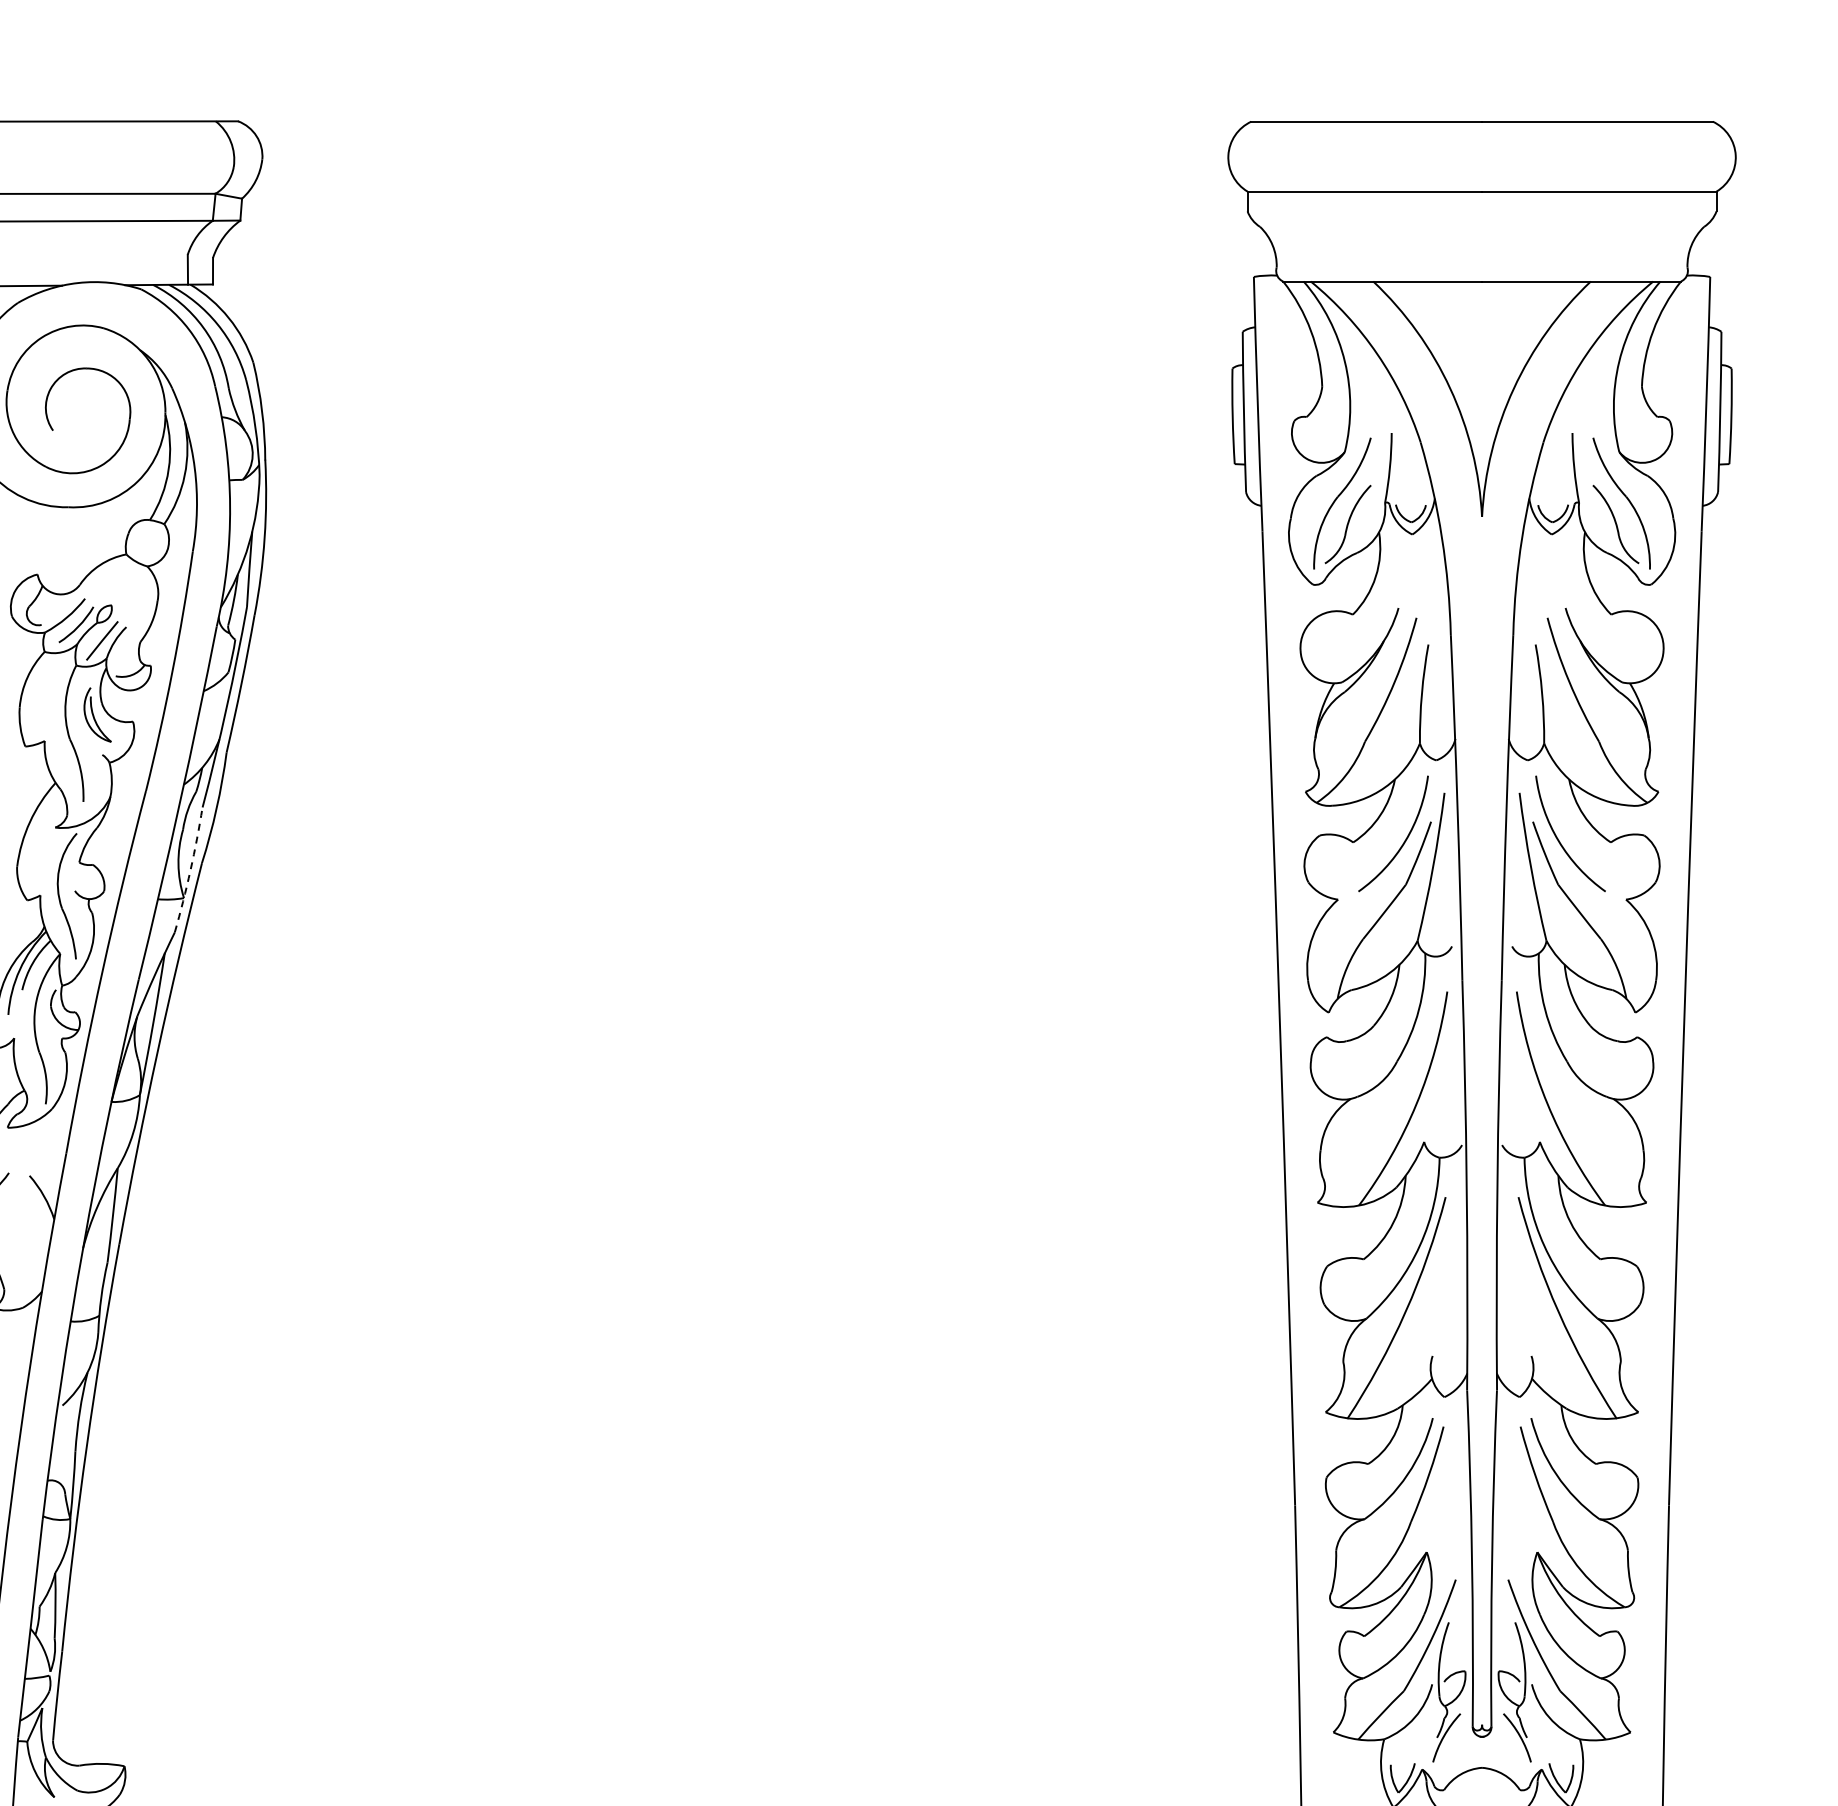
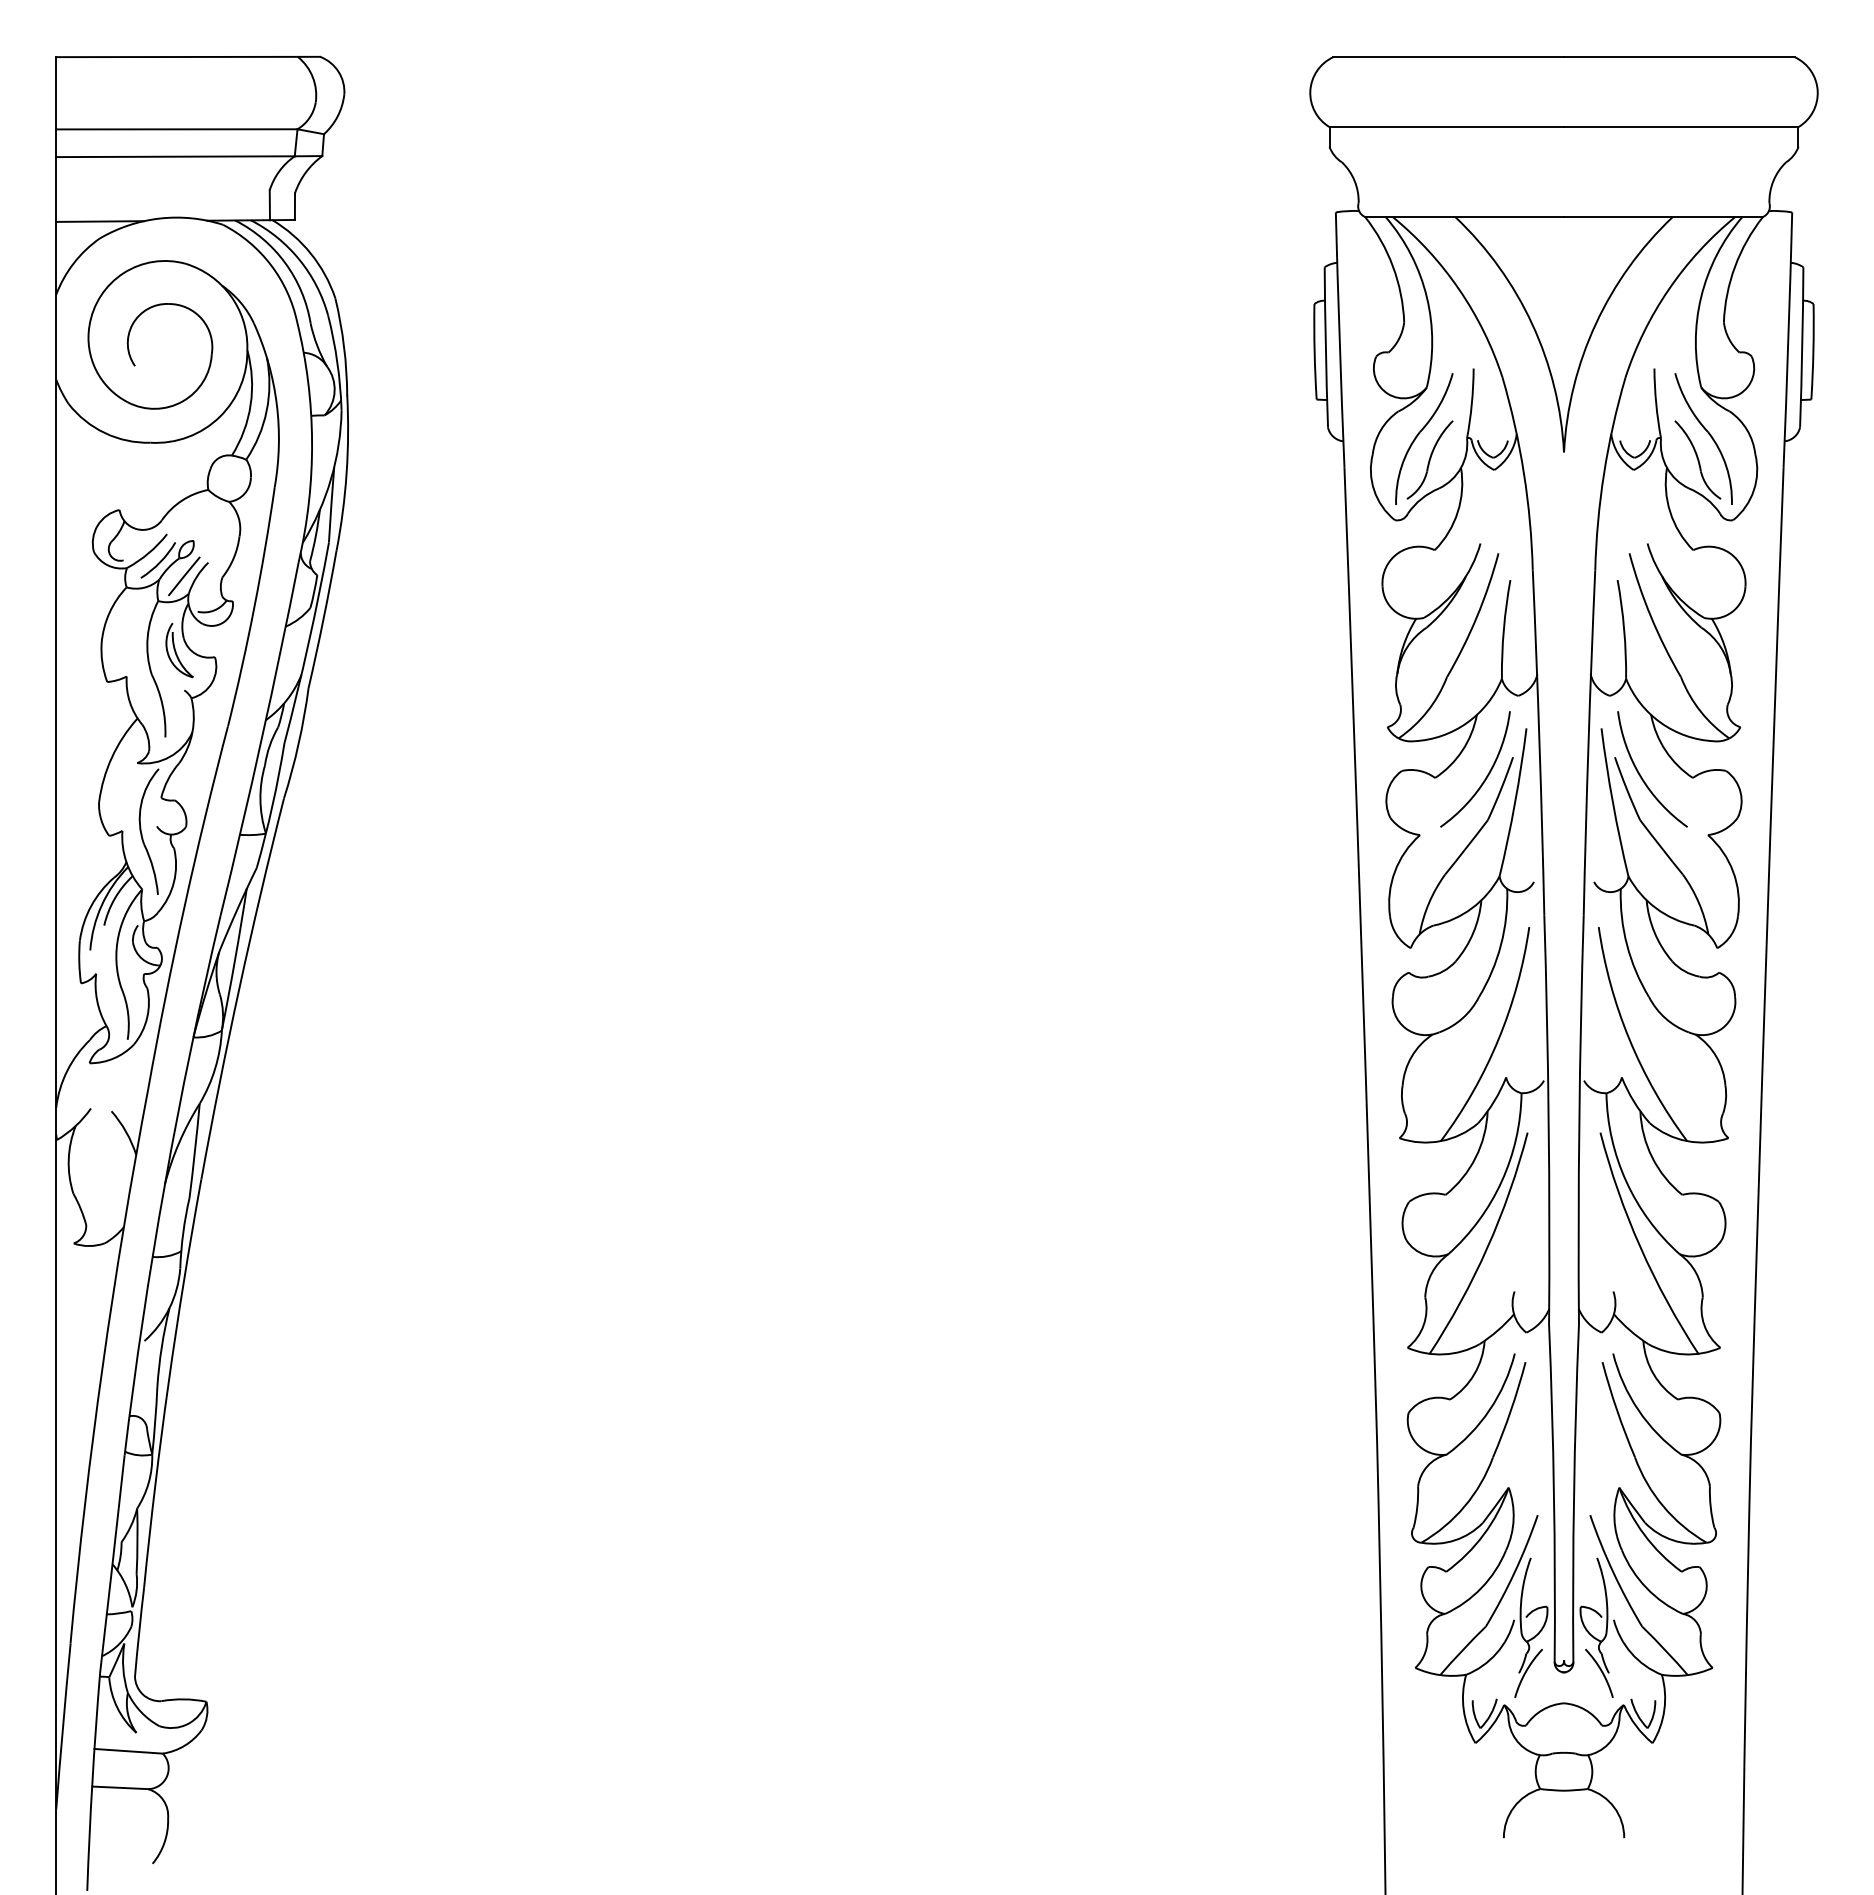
arc: (190, 870) -> (272, 805), dashed -> solid

